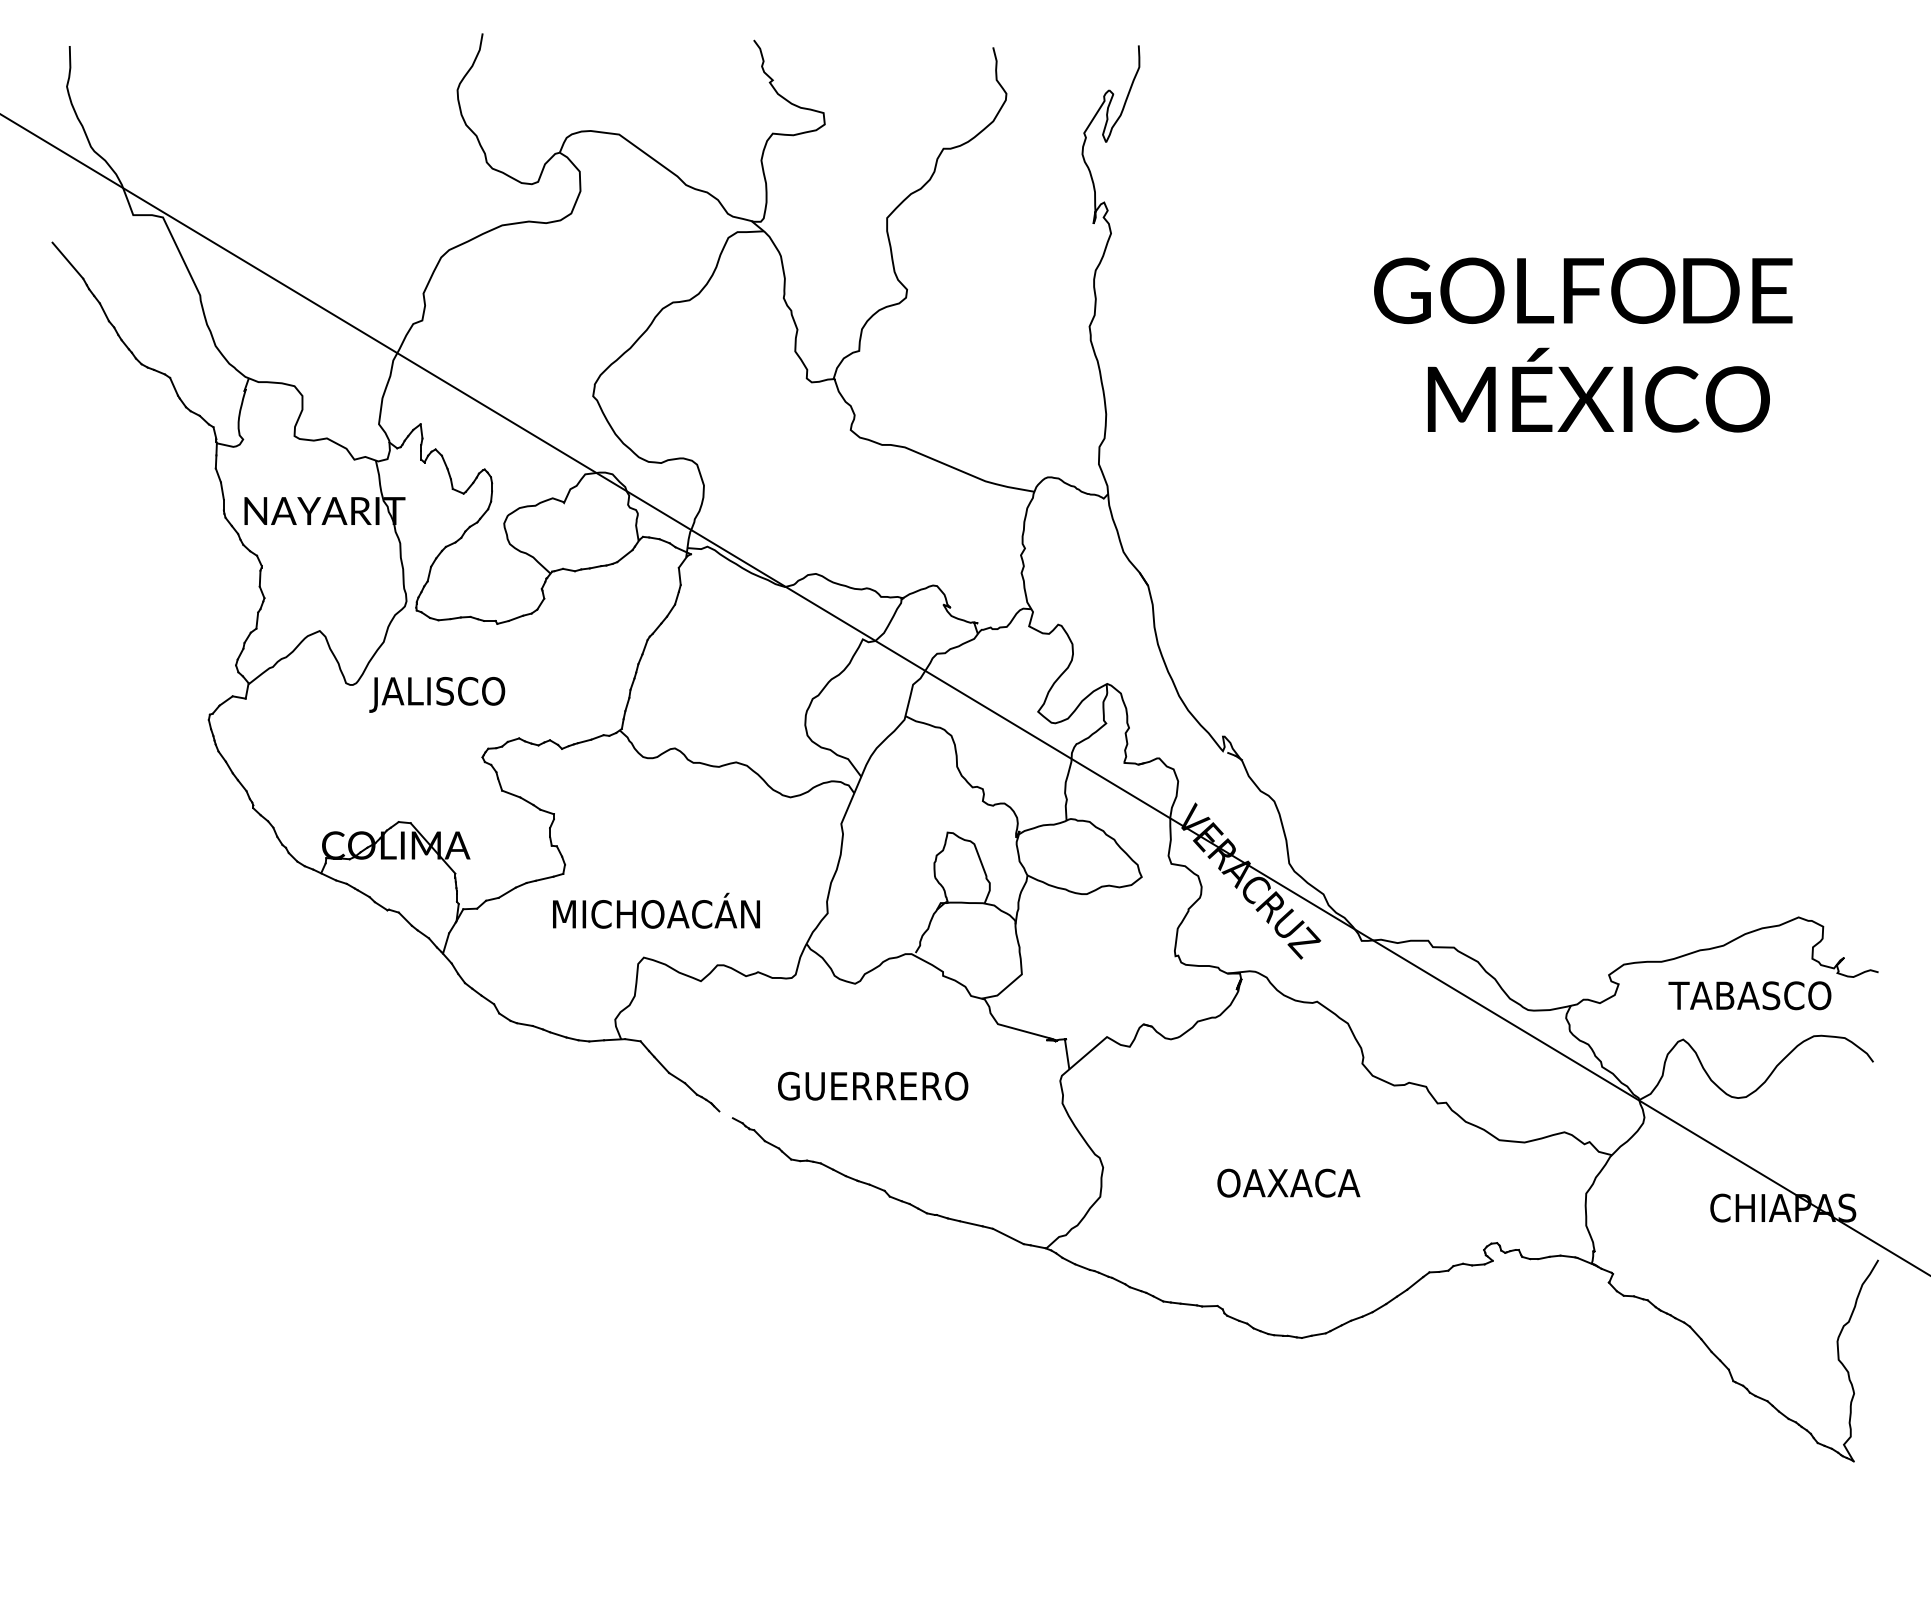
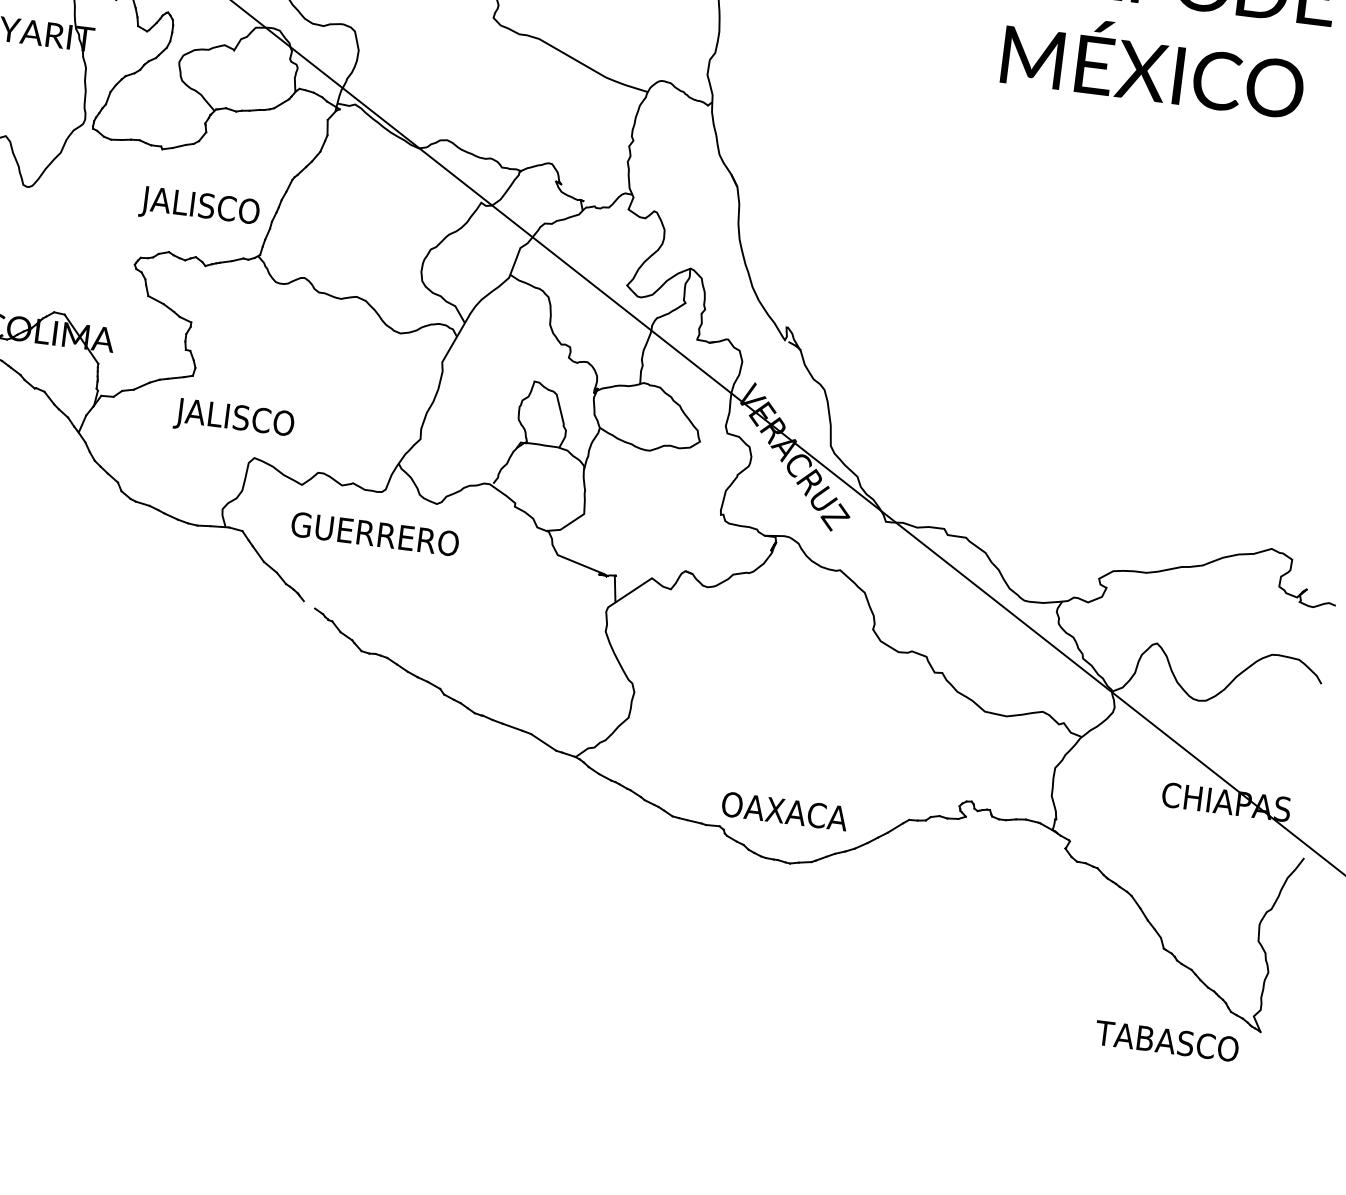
text: (437, 694) -> (199, 207), moved
text: (653, 913) -> (267, 420), MICHOACÁN -> JALISCO
text: (1749, 995) -> (1166, 1040), moved
text: (873, 1085) -> (375, 533), moved
text: (1288, 1182) -> (784, 810), moved

